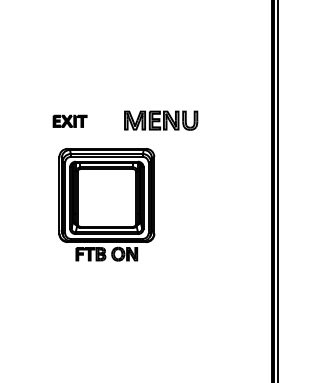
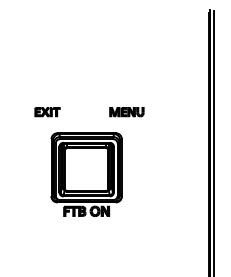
part: (160, 119) -> (126, 111), size x0.62
part: (69, 120) -> (47, 111), moved

